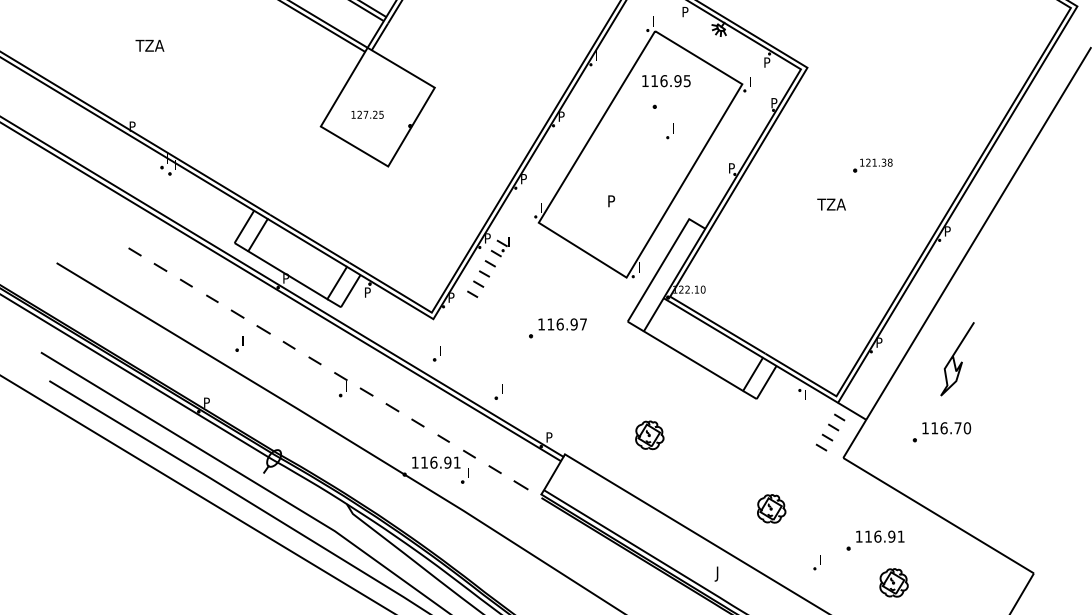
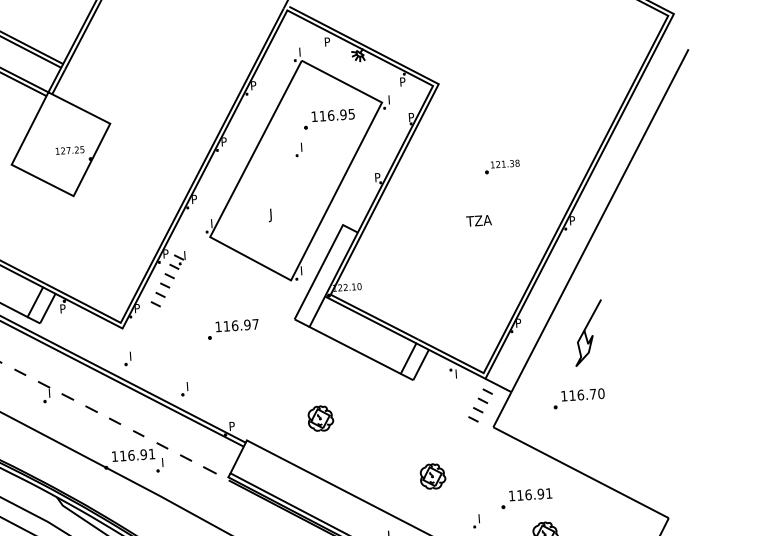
text: (599, 55) -> (254, 85), I -> P
text: (666, 81) -> (333, 115), moved
text: (367, 114) -> (69, 150), moved
part: (669, 131) -> (298, 150), moved
text: (610, 202) -> (272, 214), P -> J
text: (831, 204) -> (478, 220), moved

